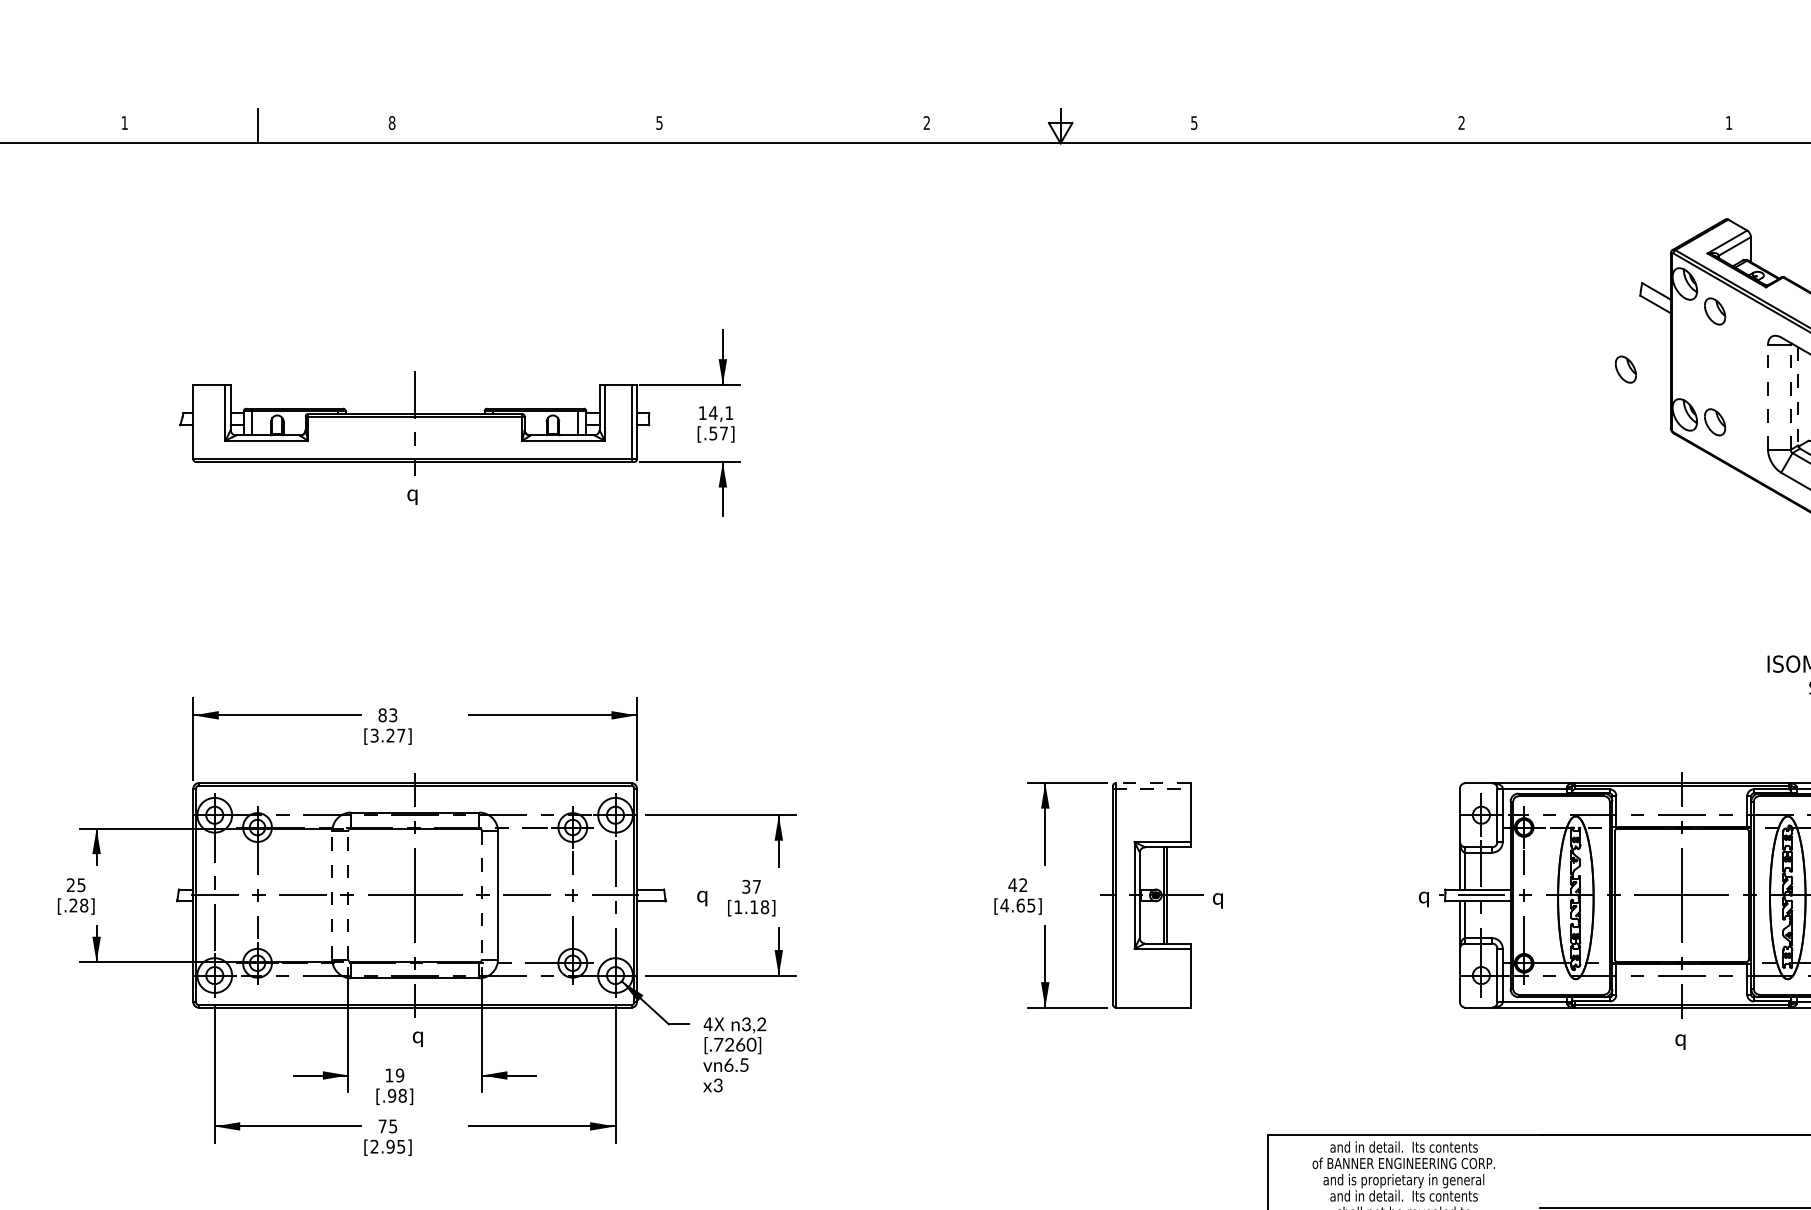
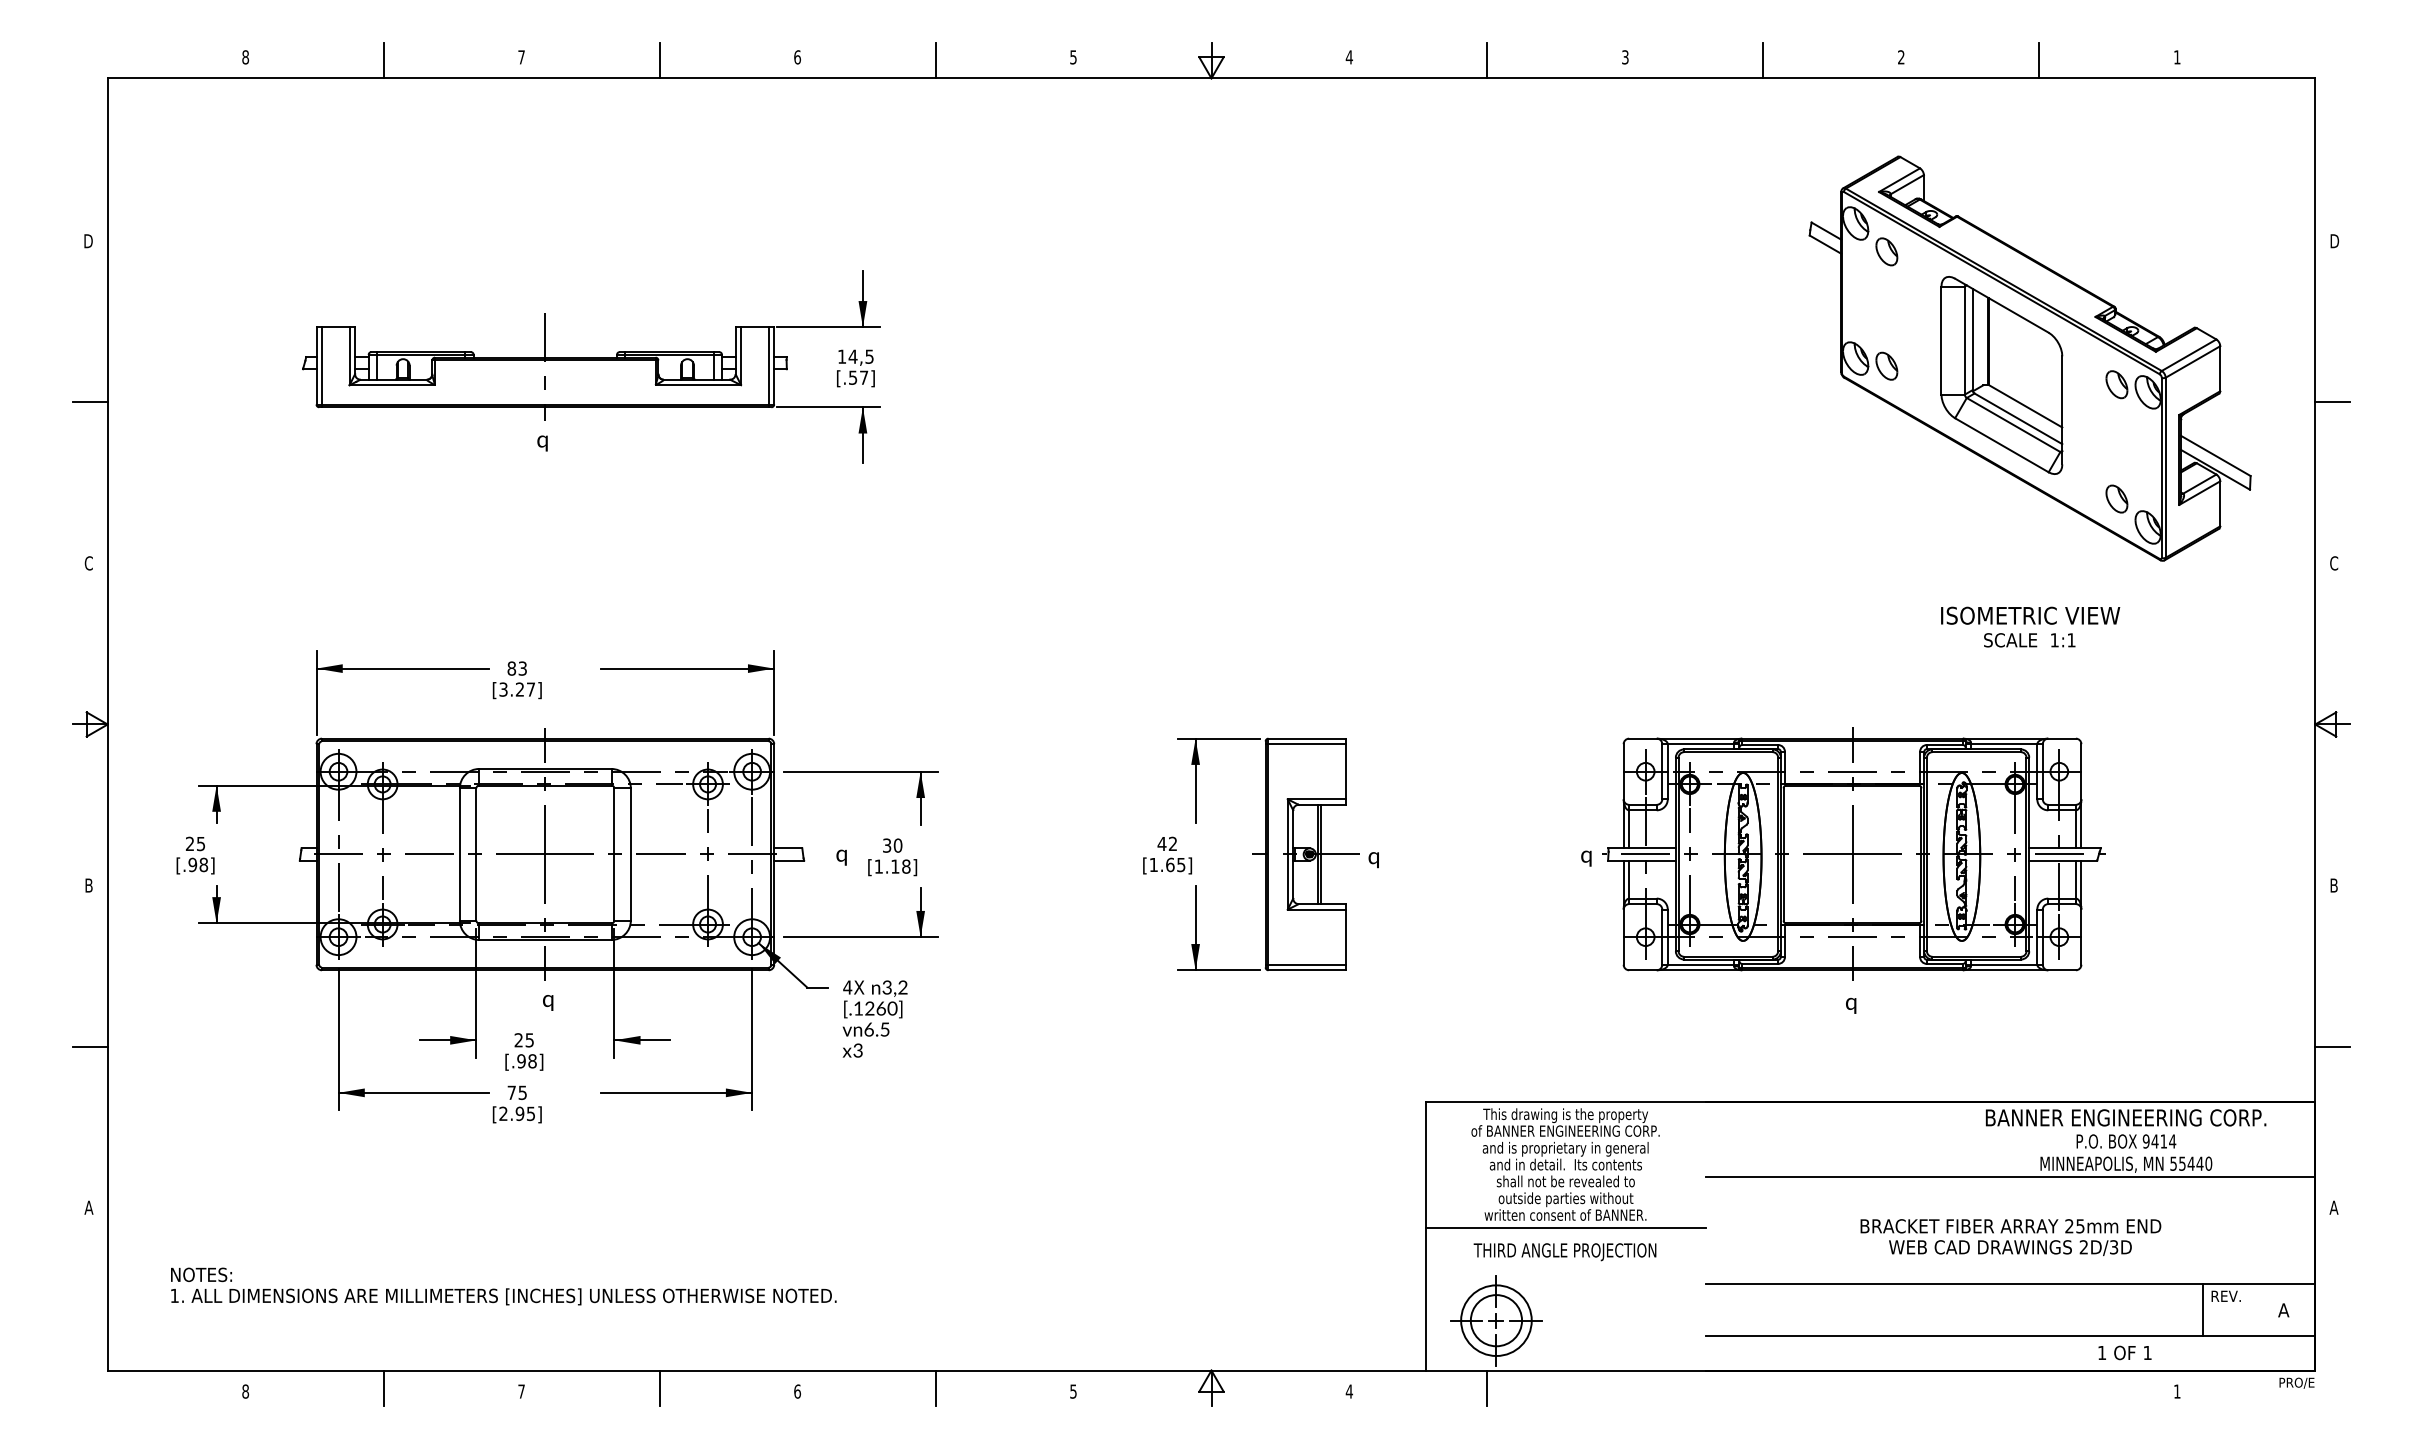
text: (124, 123) -> (245, 57), 1 -> 8
text: (392, 123) -> (521, 57), 8 -> 7
text: (659, 123) -> (797, 57), 5 -> 6
text: (926, 123) -> (1073, 57), 2 -> 5
text: (1194, 123) -> (1349, 57), 5 -> 4
text: (1461, 123) -> (1625, 57), 2 -> 3
text: (1729, 123) -> (1901, 57), 1 -> 2
line: (525, 126) -> (659, 60), added
line: (793, 126) -> (935, 60), added
line: (1328, 126) -> (1487, 60), added
line: (1595, 126) -> (1763, 60), added
part: (1625, 369) -> (1794, 311), removed
line: (1798, 396) -> (1972, 339), dashed -> solid
line: (1768, 397) -> (1941, 340), dashed -> solid
line: (1790, 397) -> (1964, 340), dashed -> solid
text: (729, 412) -> (869, 356), 14,1 -> 14,5
line: (199, 423) -> (322, 367), added
line: (1153, 783) -> (1307, 738), dashed -> solid
line: (1151, 788) -> (1305, 744), dashed -> solid
text: (756, 886) -> (897, 845), 37 -> 30
line: (331, 894) -> (459, 853), dashed -> solid
line: (348, 894) -> (476, 853), dashed -> solid
line: (482, 895) -> (614, 854), dashed -> solid
text: (73, 905) -> (192, 864), [.28] -> [.98]
text: (1004, 905) -> (1153, 864), [4.65] -> [1.65]
line: (1151, 1002) -> (1305, 964), added
text: (718, 1044) -> (858, 1008), [.7260] -> [.1260]
text: (394, 1075) -> (524, 1040), 19 -> 25
text: (1403, 1148) -> (1565, 1115), and in detail.  Its contents -> This drawing is the property

